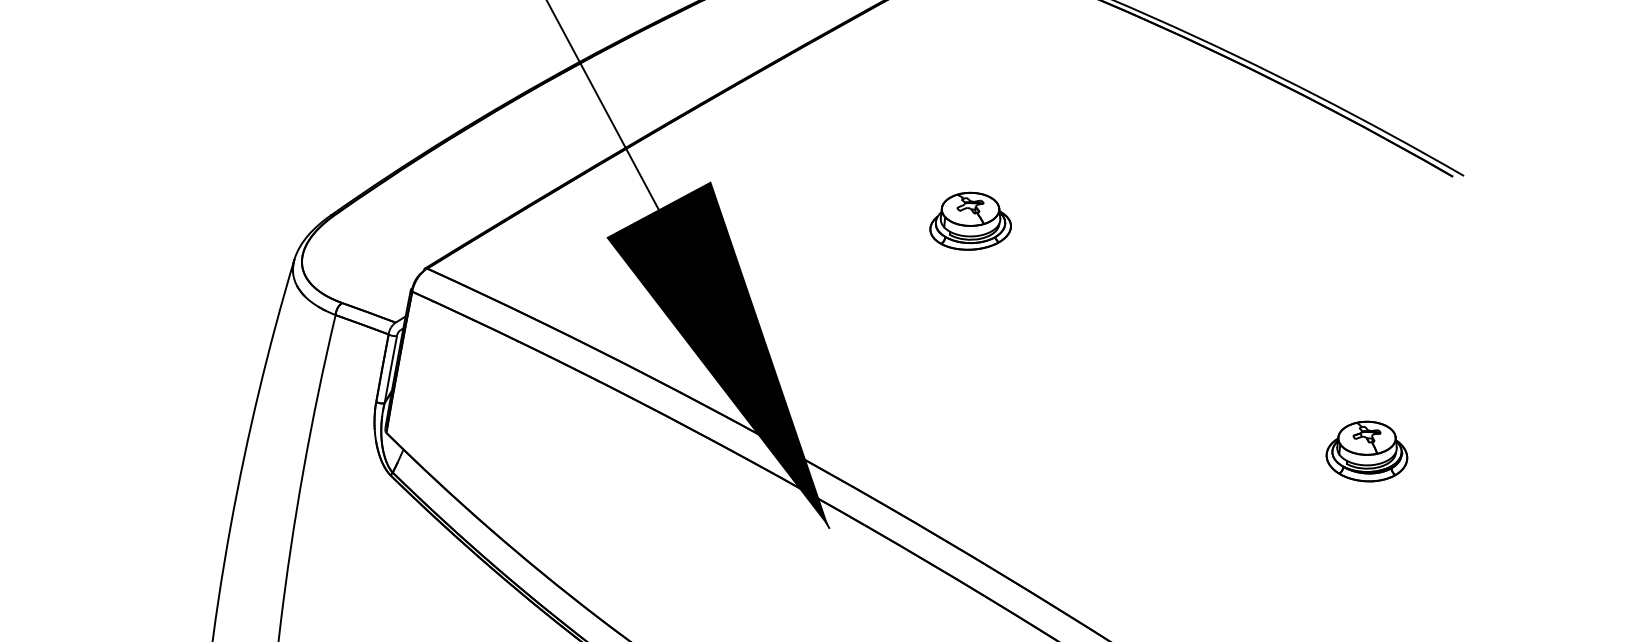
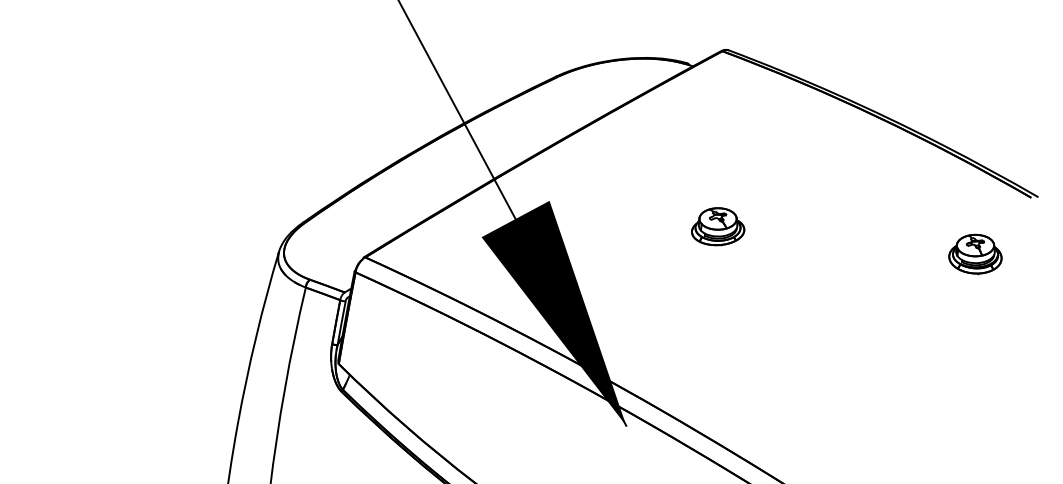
part: (1367, 452) -> (975, 254), moved

